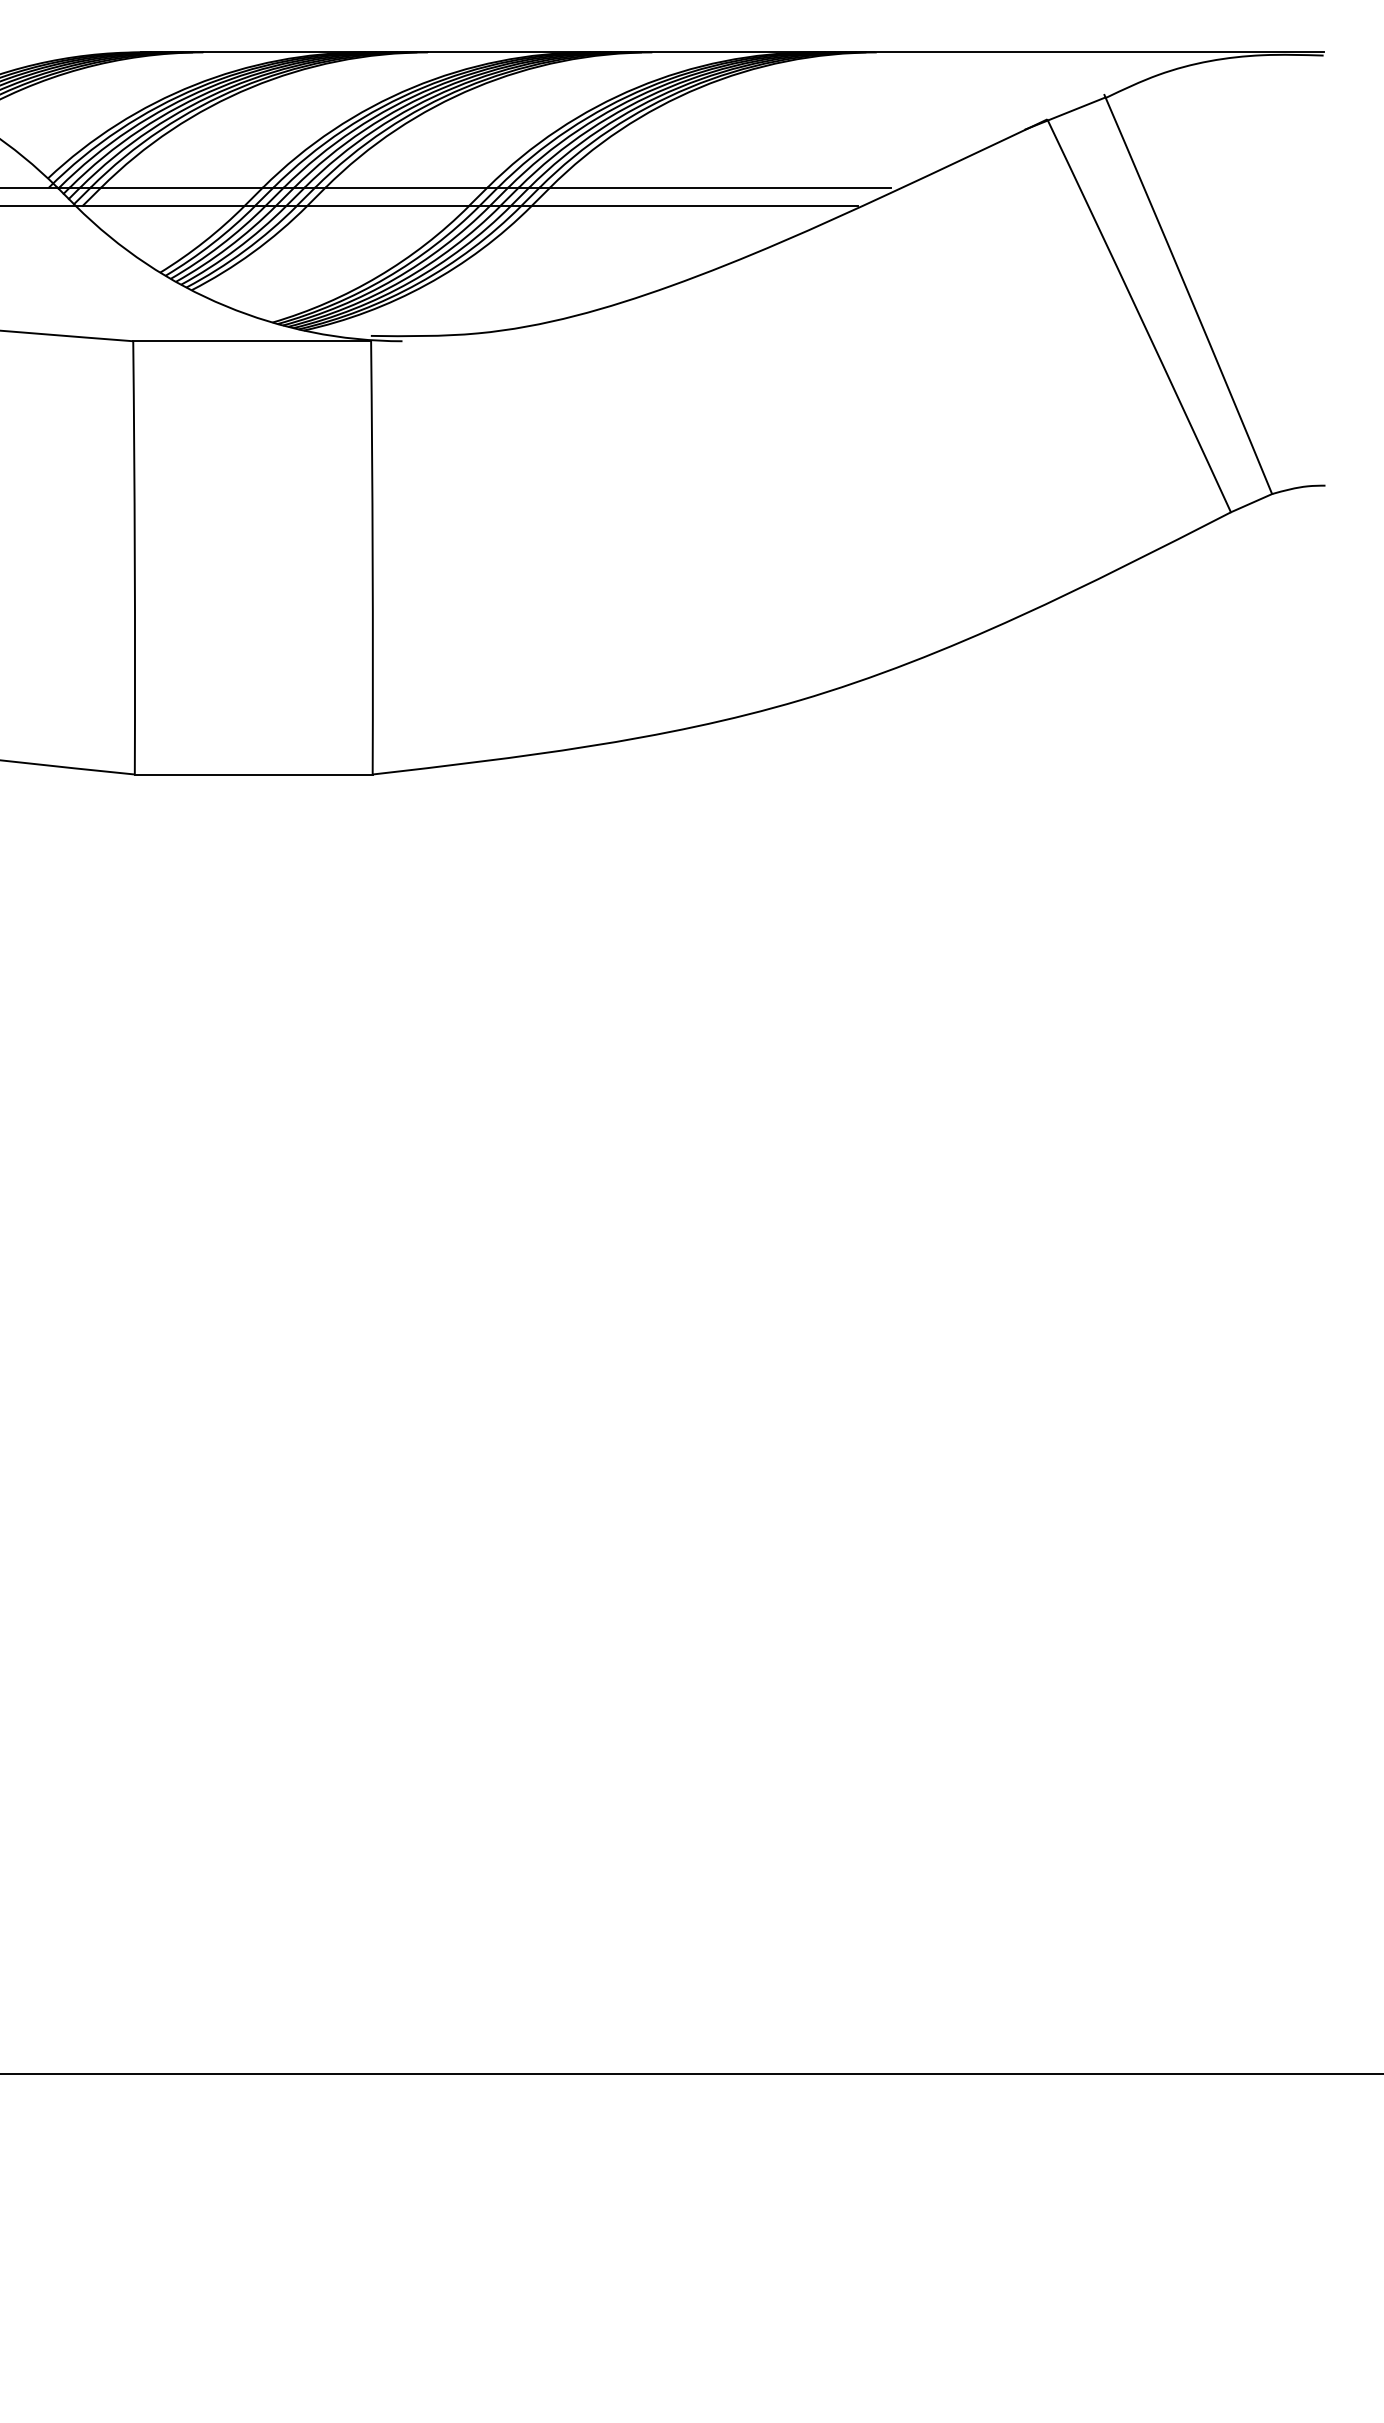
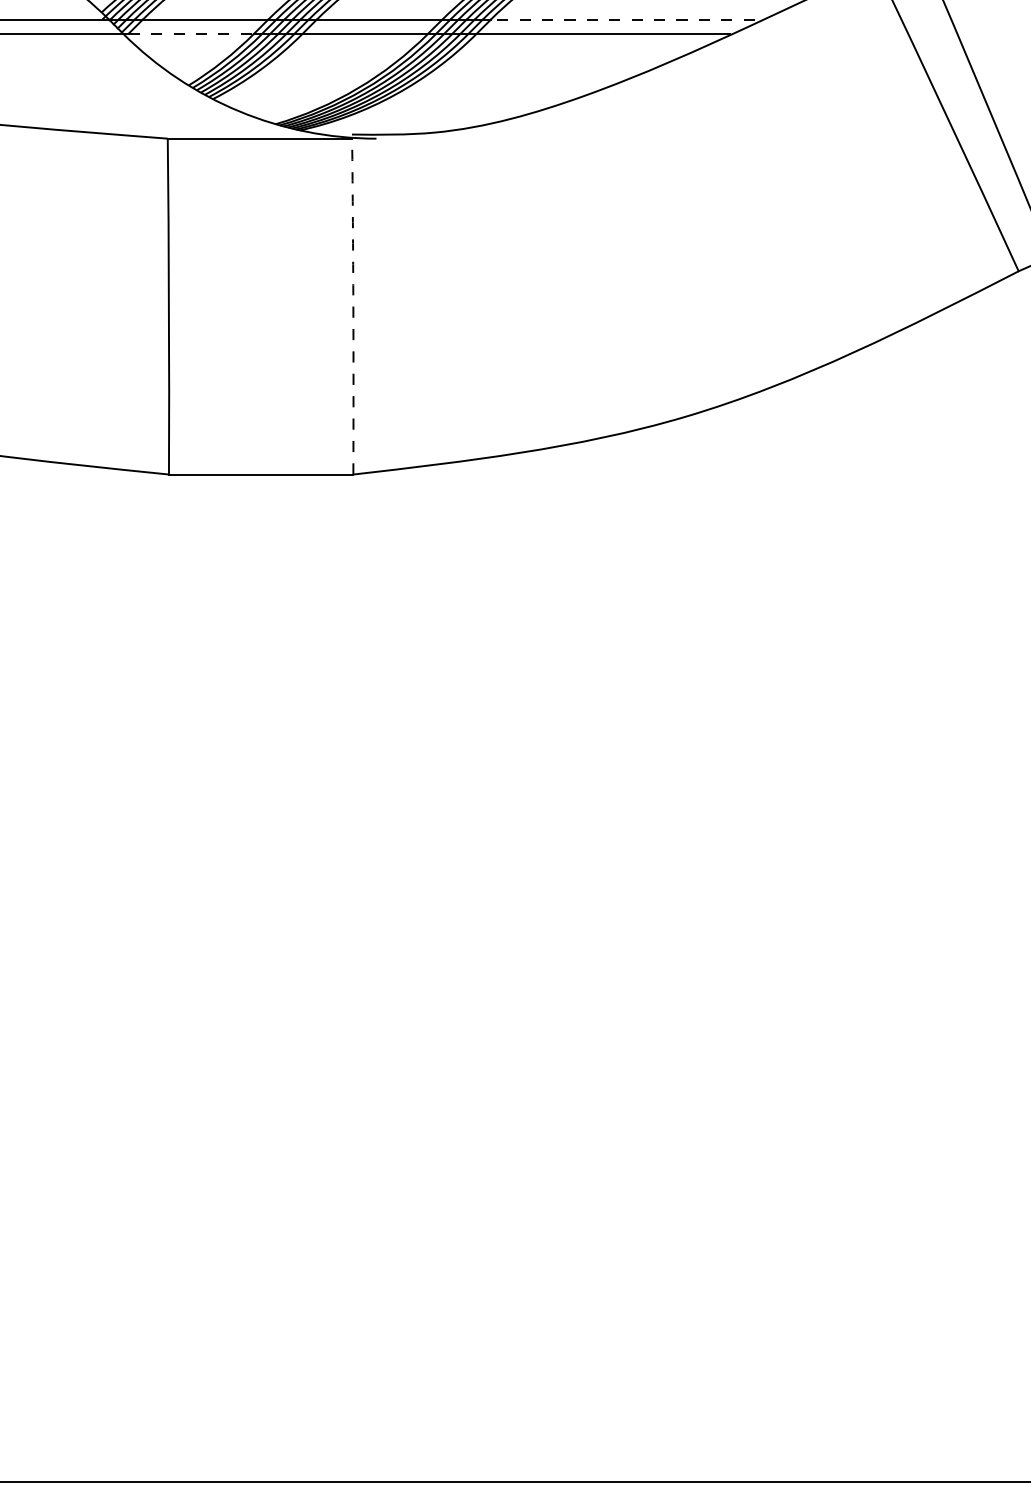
line: (719, 187) -> (622, 19), solid -> dashed
line: (163, 205) -> (191, 33), solid -> dashed
arc: (372, 557) -> (353, 306), solid -> dashed

